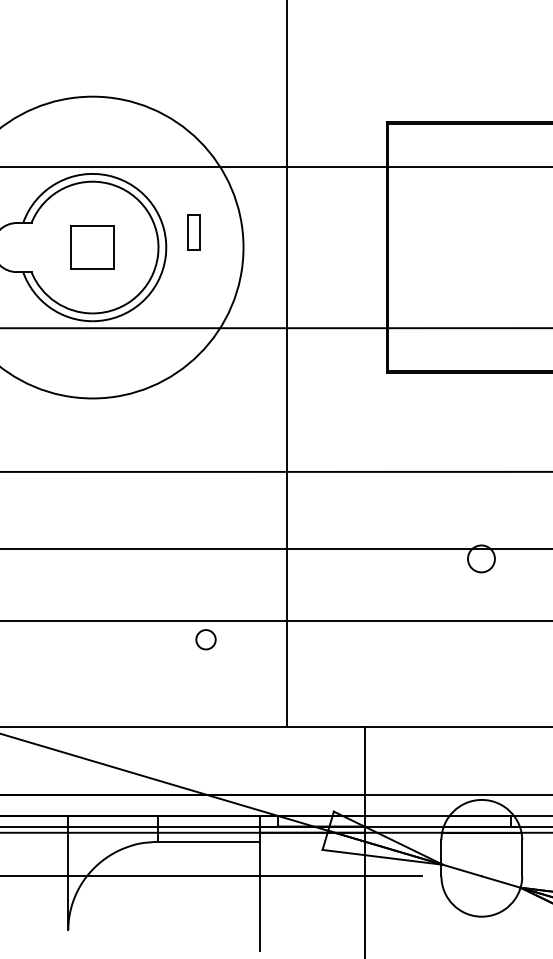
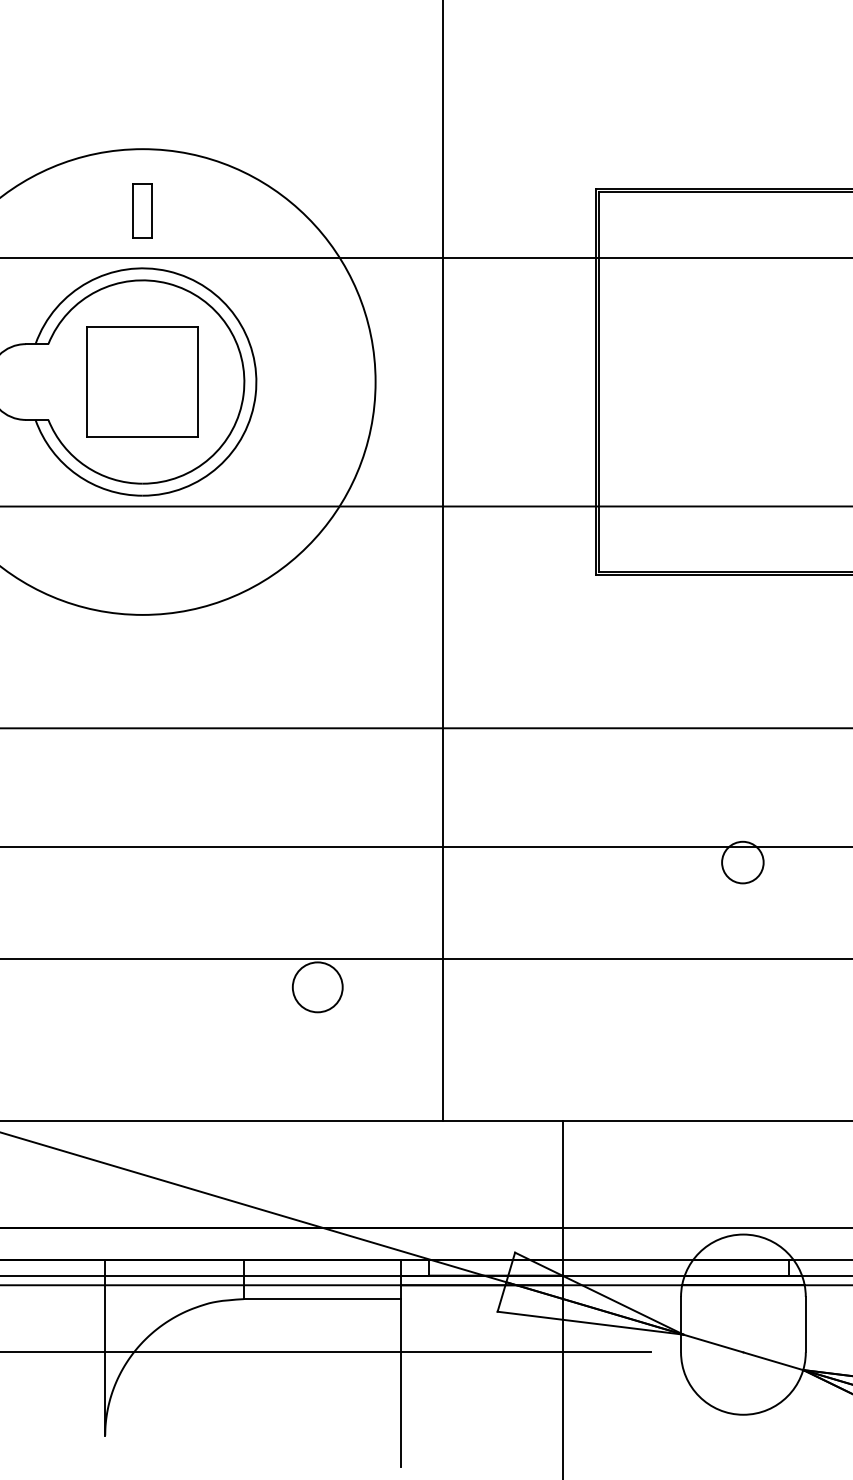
part: (193, 232) -> (142, 210), moved
part: (92, 247) -> (142, 381), size x1.67
circle: (205, 639) -> (316, 986), size x1.67

